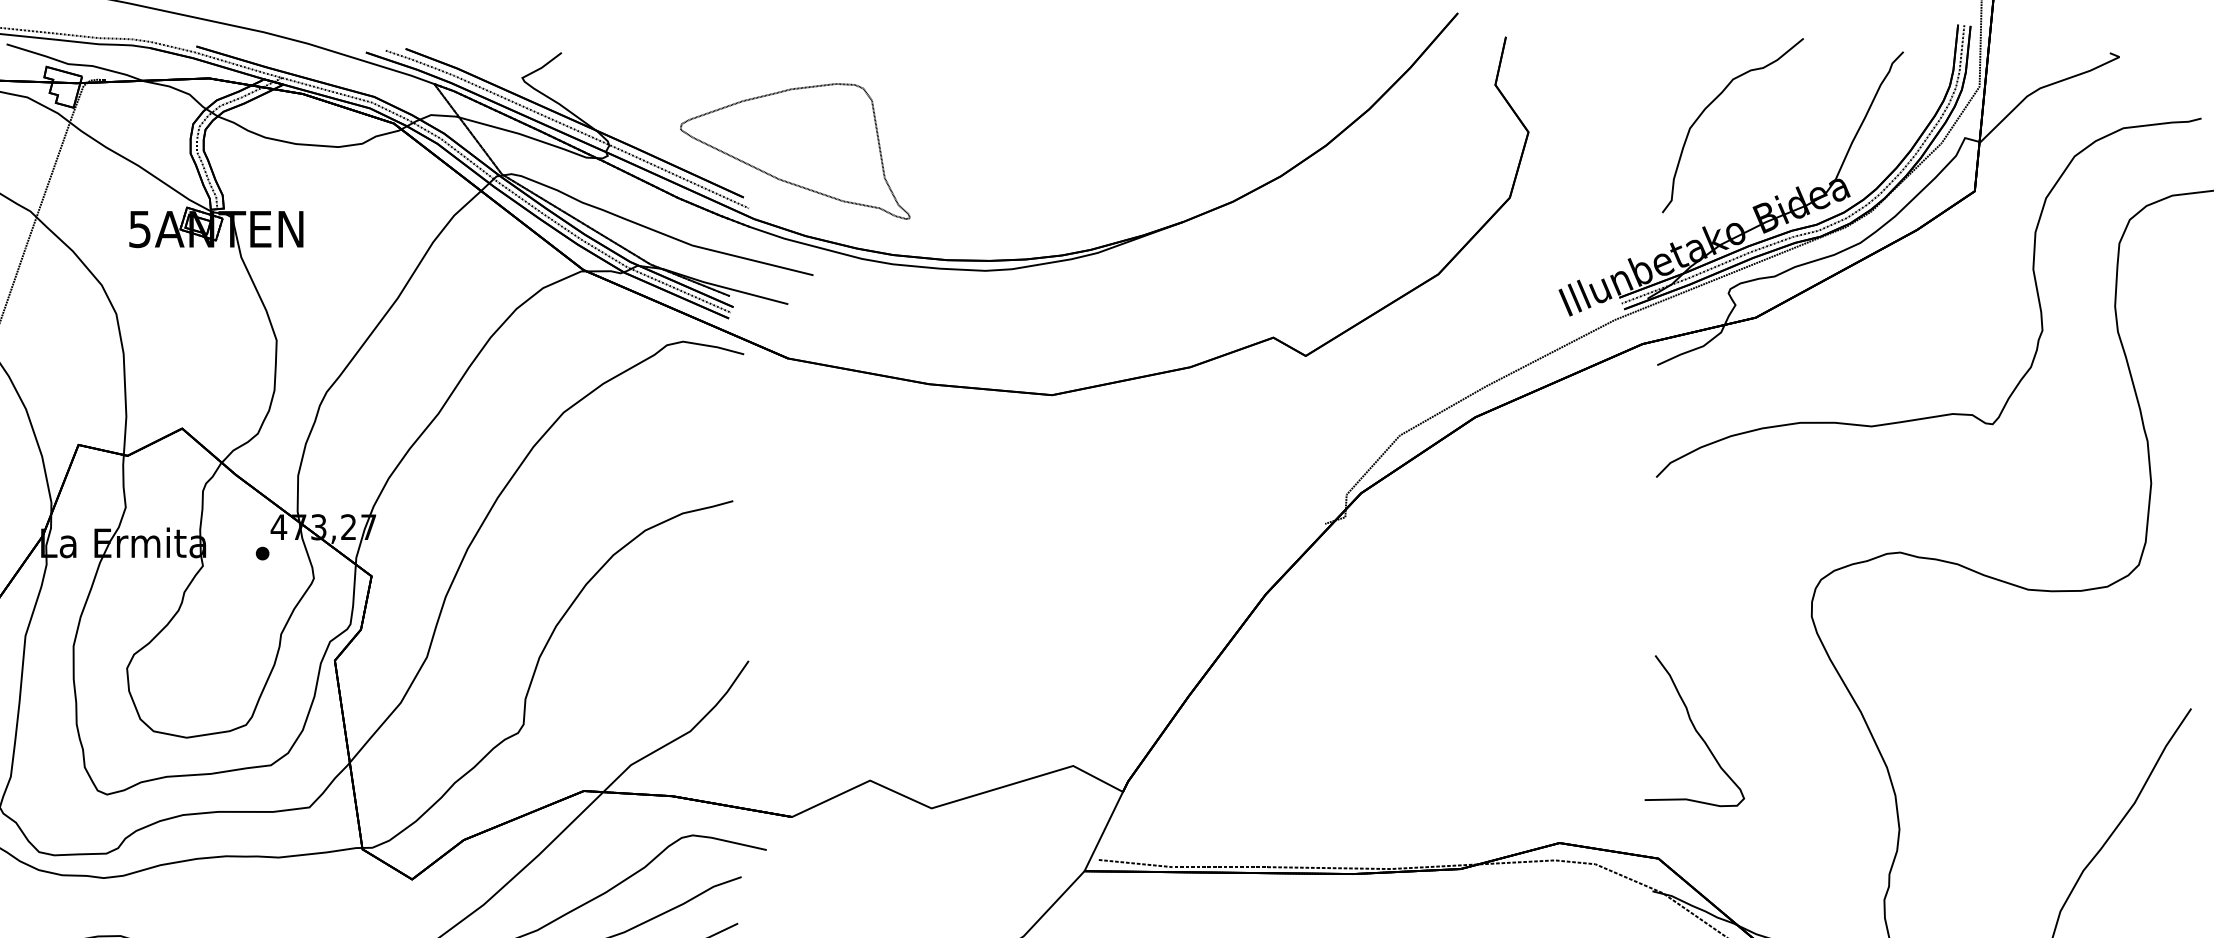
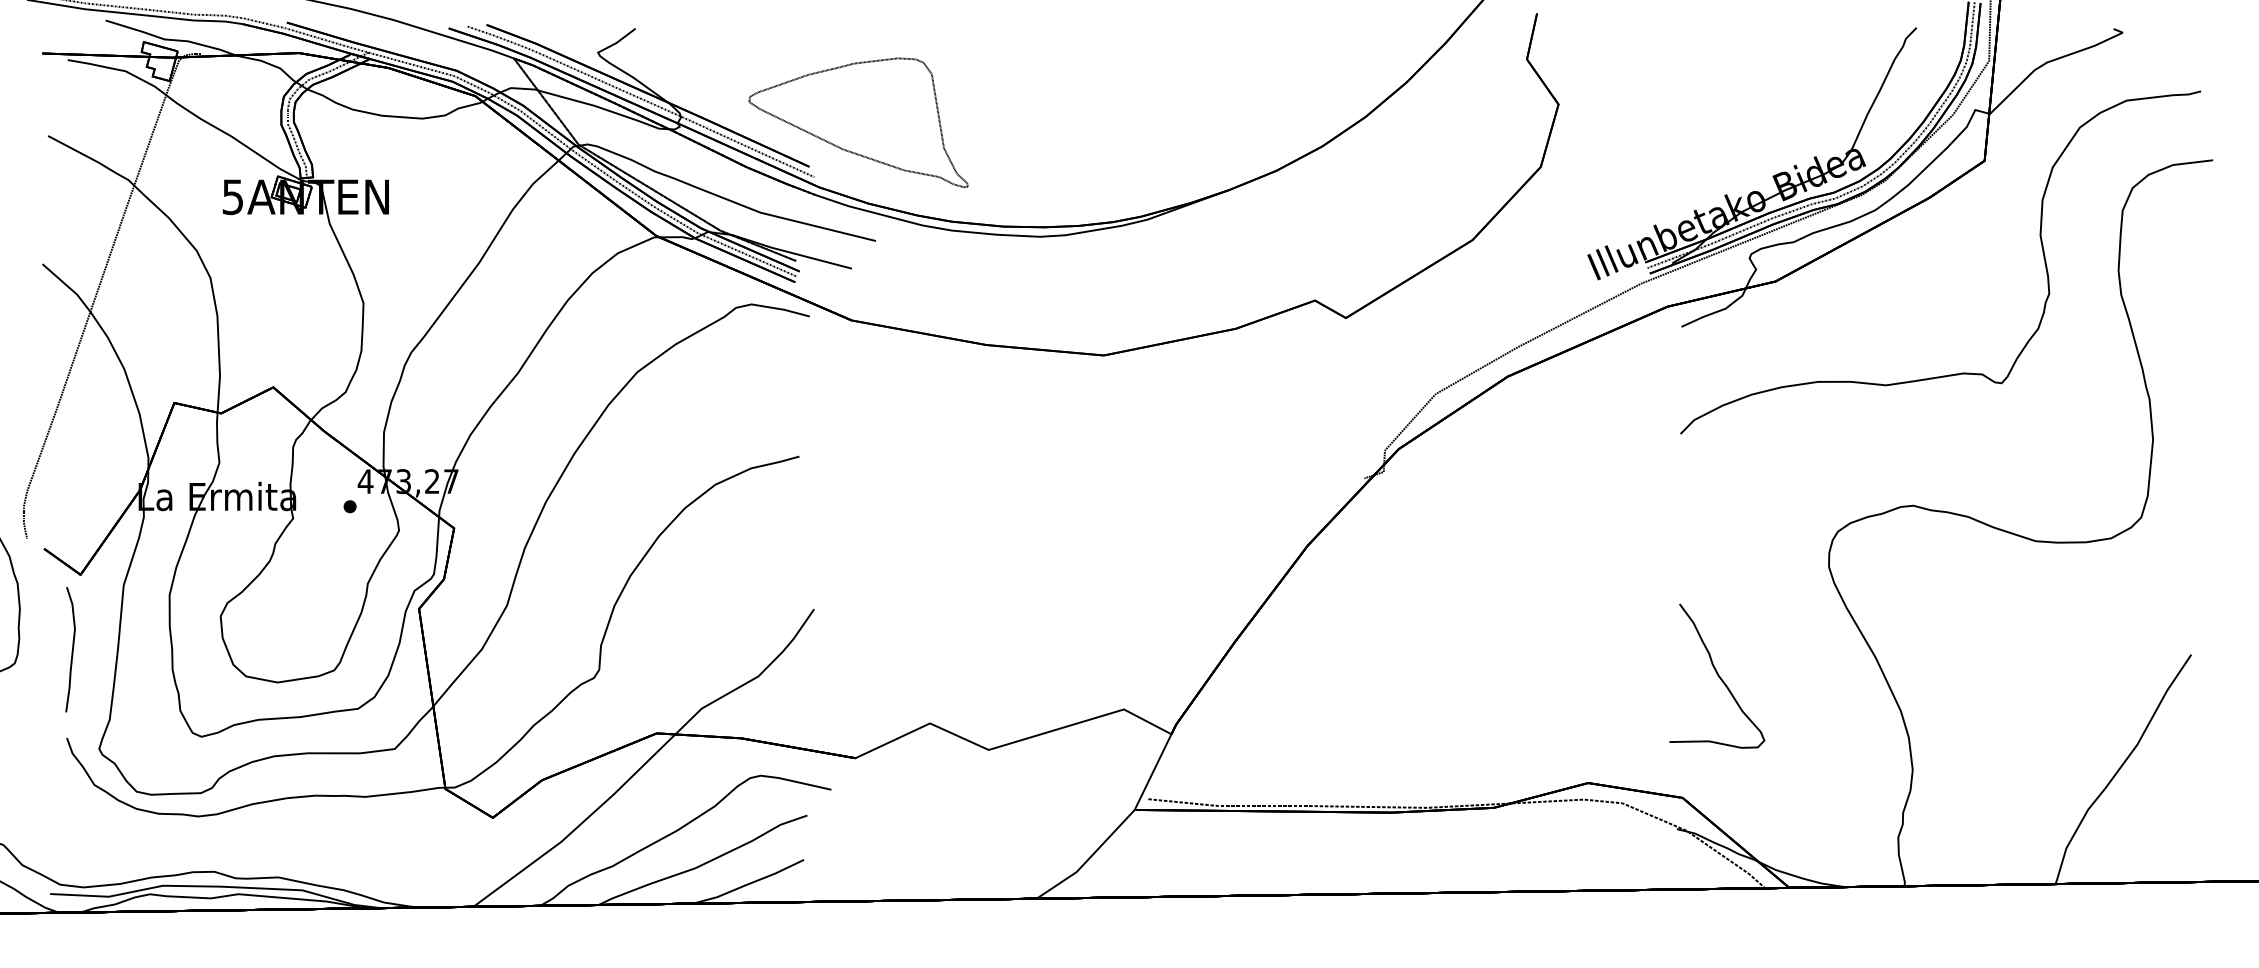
part: (1711, 103) -> (1733, 77), removed

